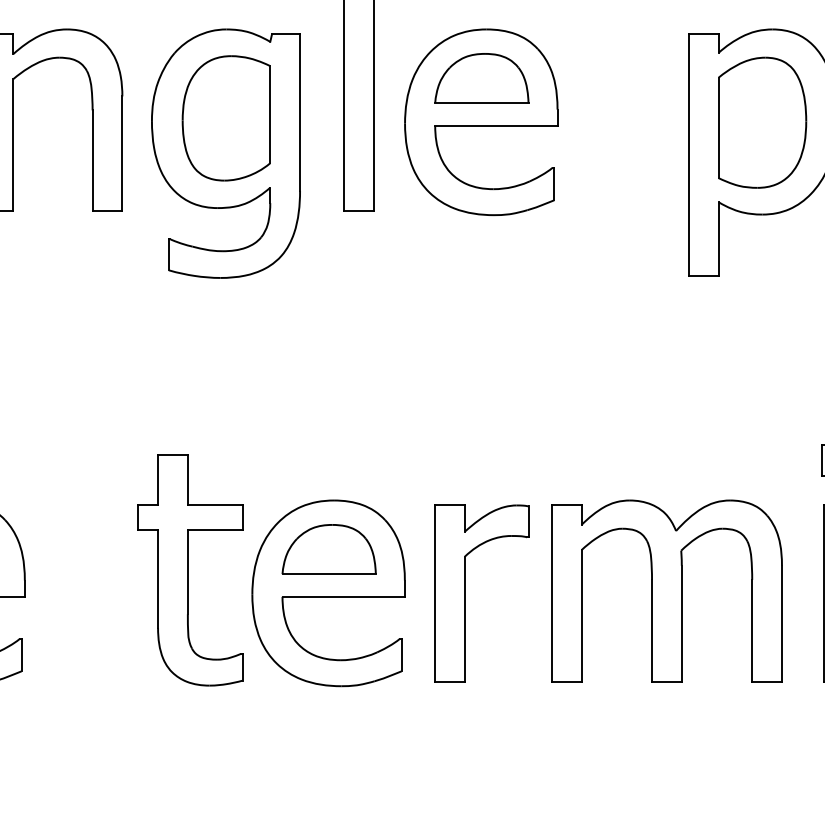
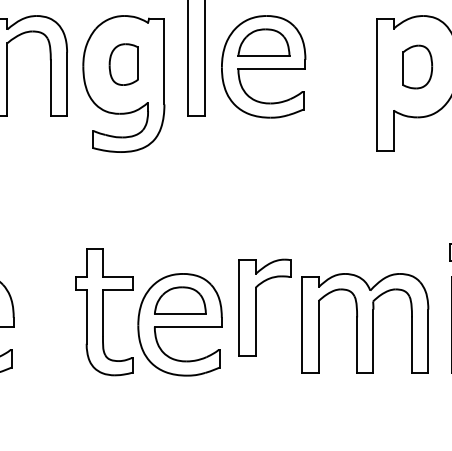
part: (225, 117) -> (123, 64), size x0.6
part: (762, 121) -> (417, 66), size x0.6
part: (466, 592) -> (256, 307), moved

